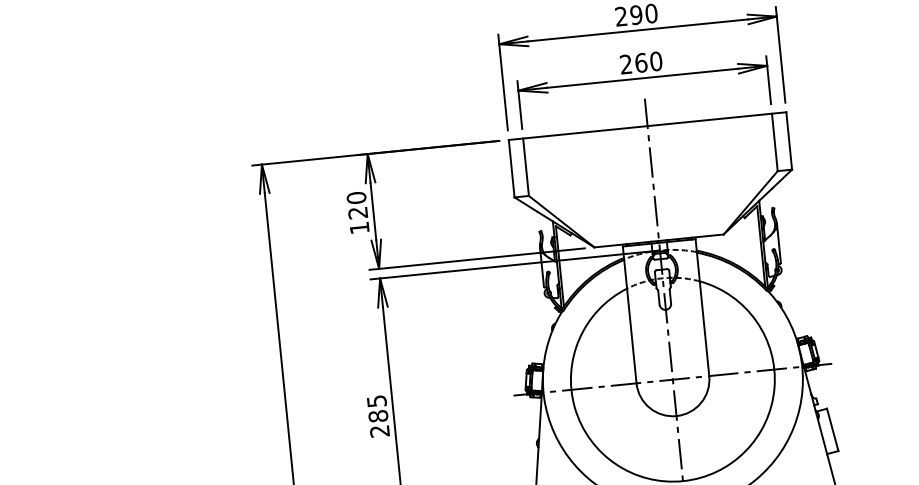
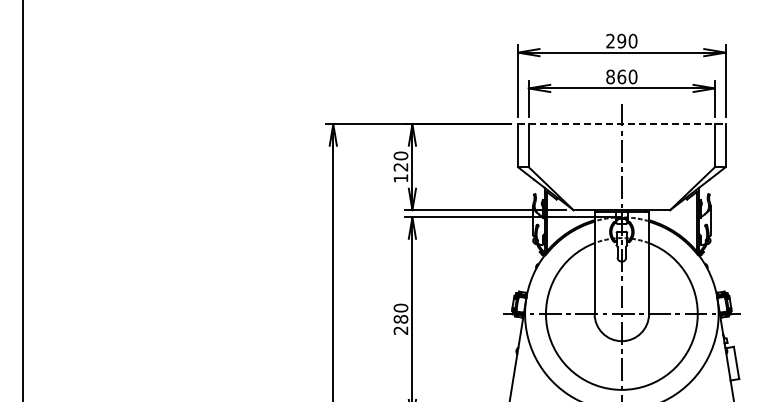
text: (626, 63) -> (610, 76), 260 -> 860
line: (647, 126) -> (621, 124), solid -> dashed
text: (376, 400) -> (400, 307), 285 -> 280

